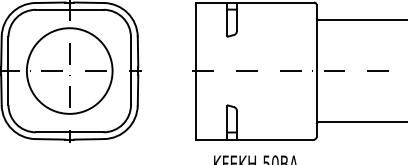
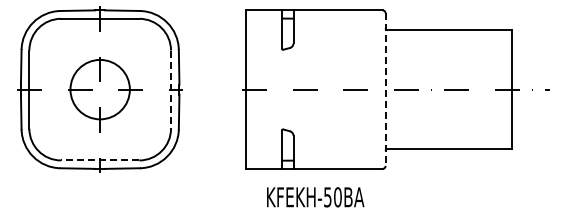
circle: (69, 70) -> (99, 89), size x0.6
line: (131, 71) -> (171, 90), solid -> dashed
line: (316, 71) -> (385, 90), solid -> dashed
line: (69, 132) -> (99, 160), solid -> dashed

